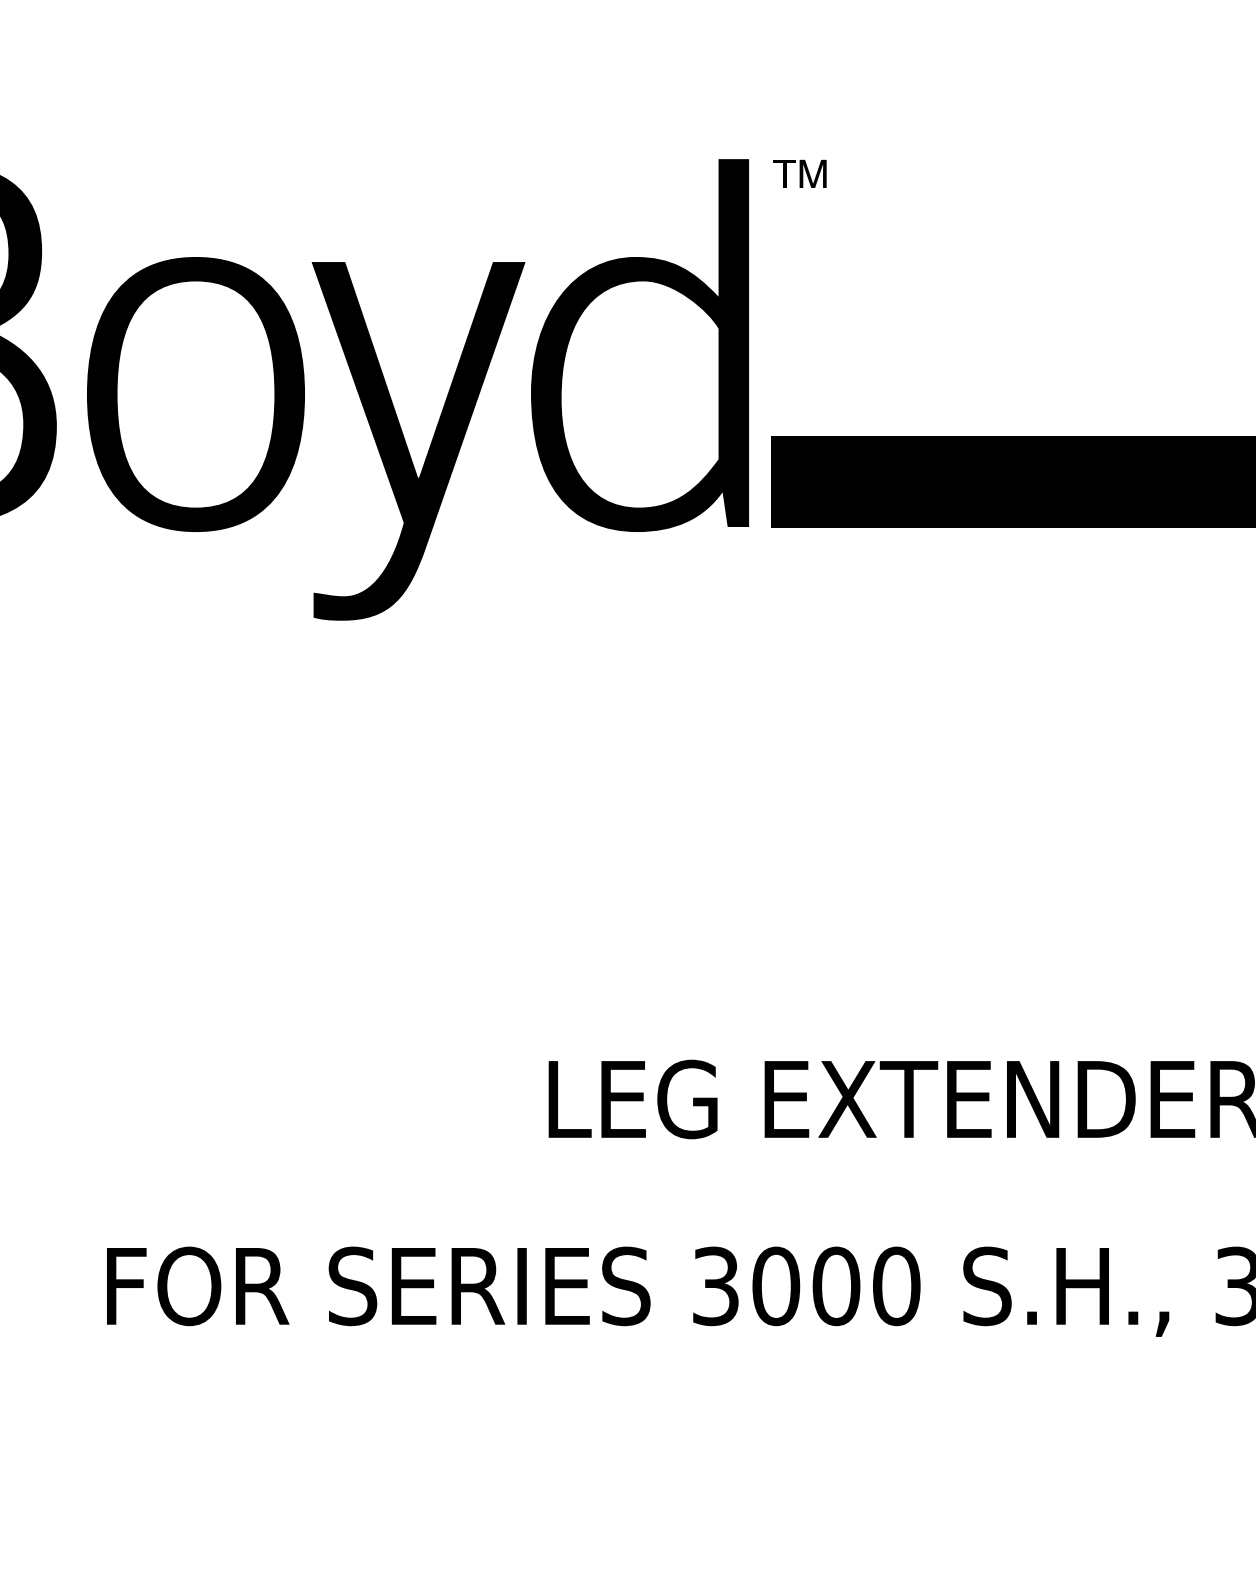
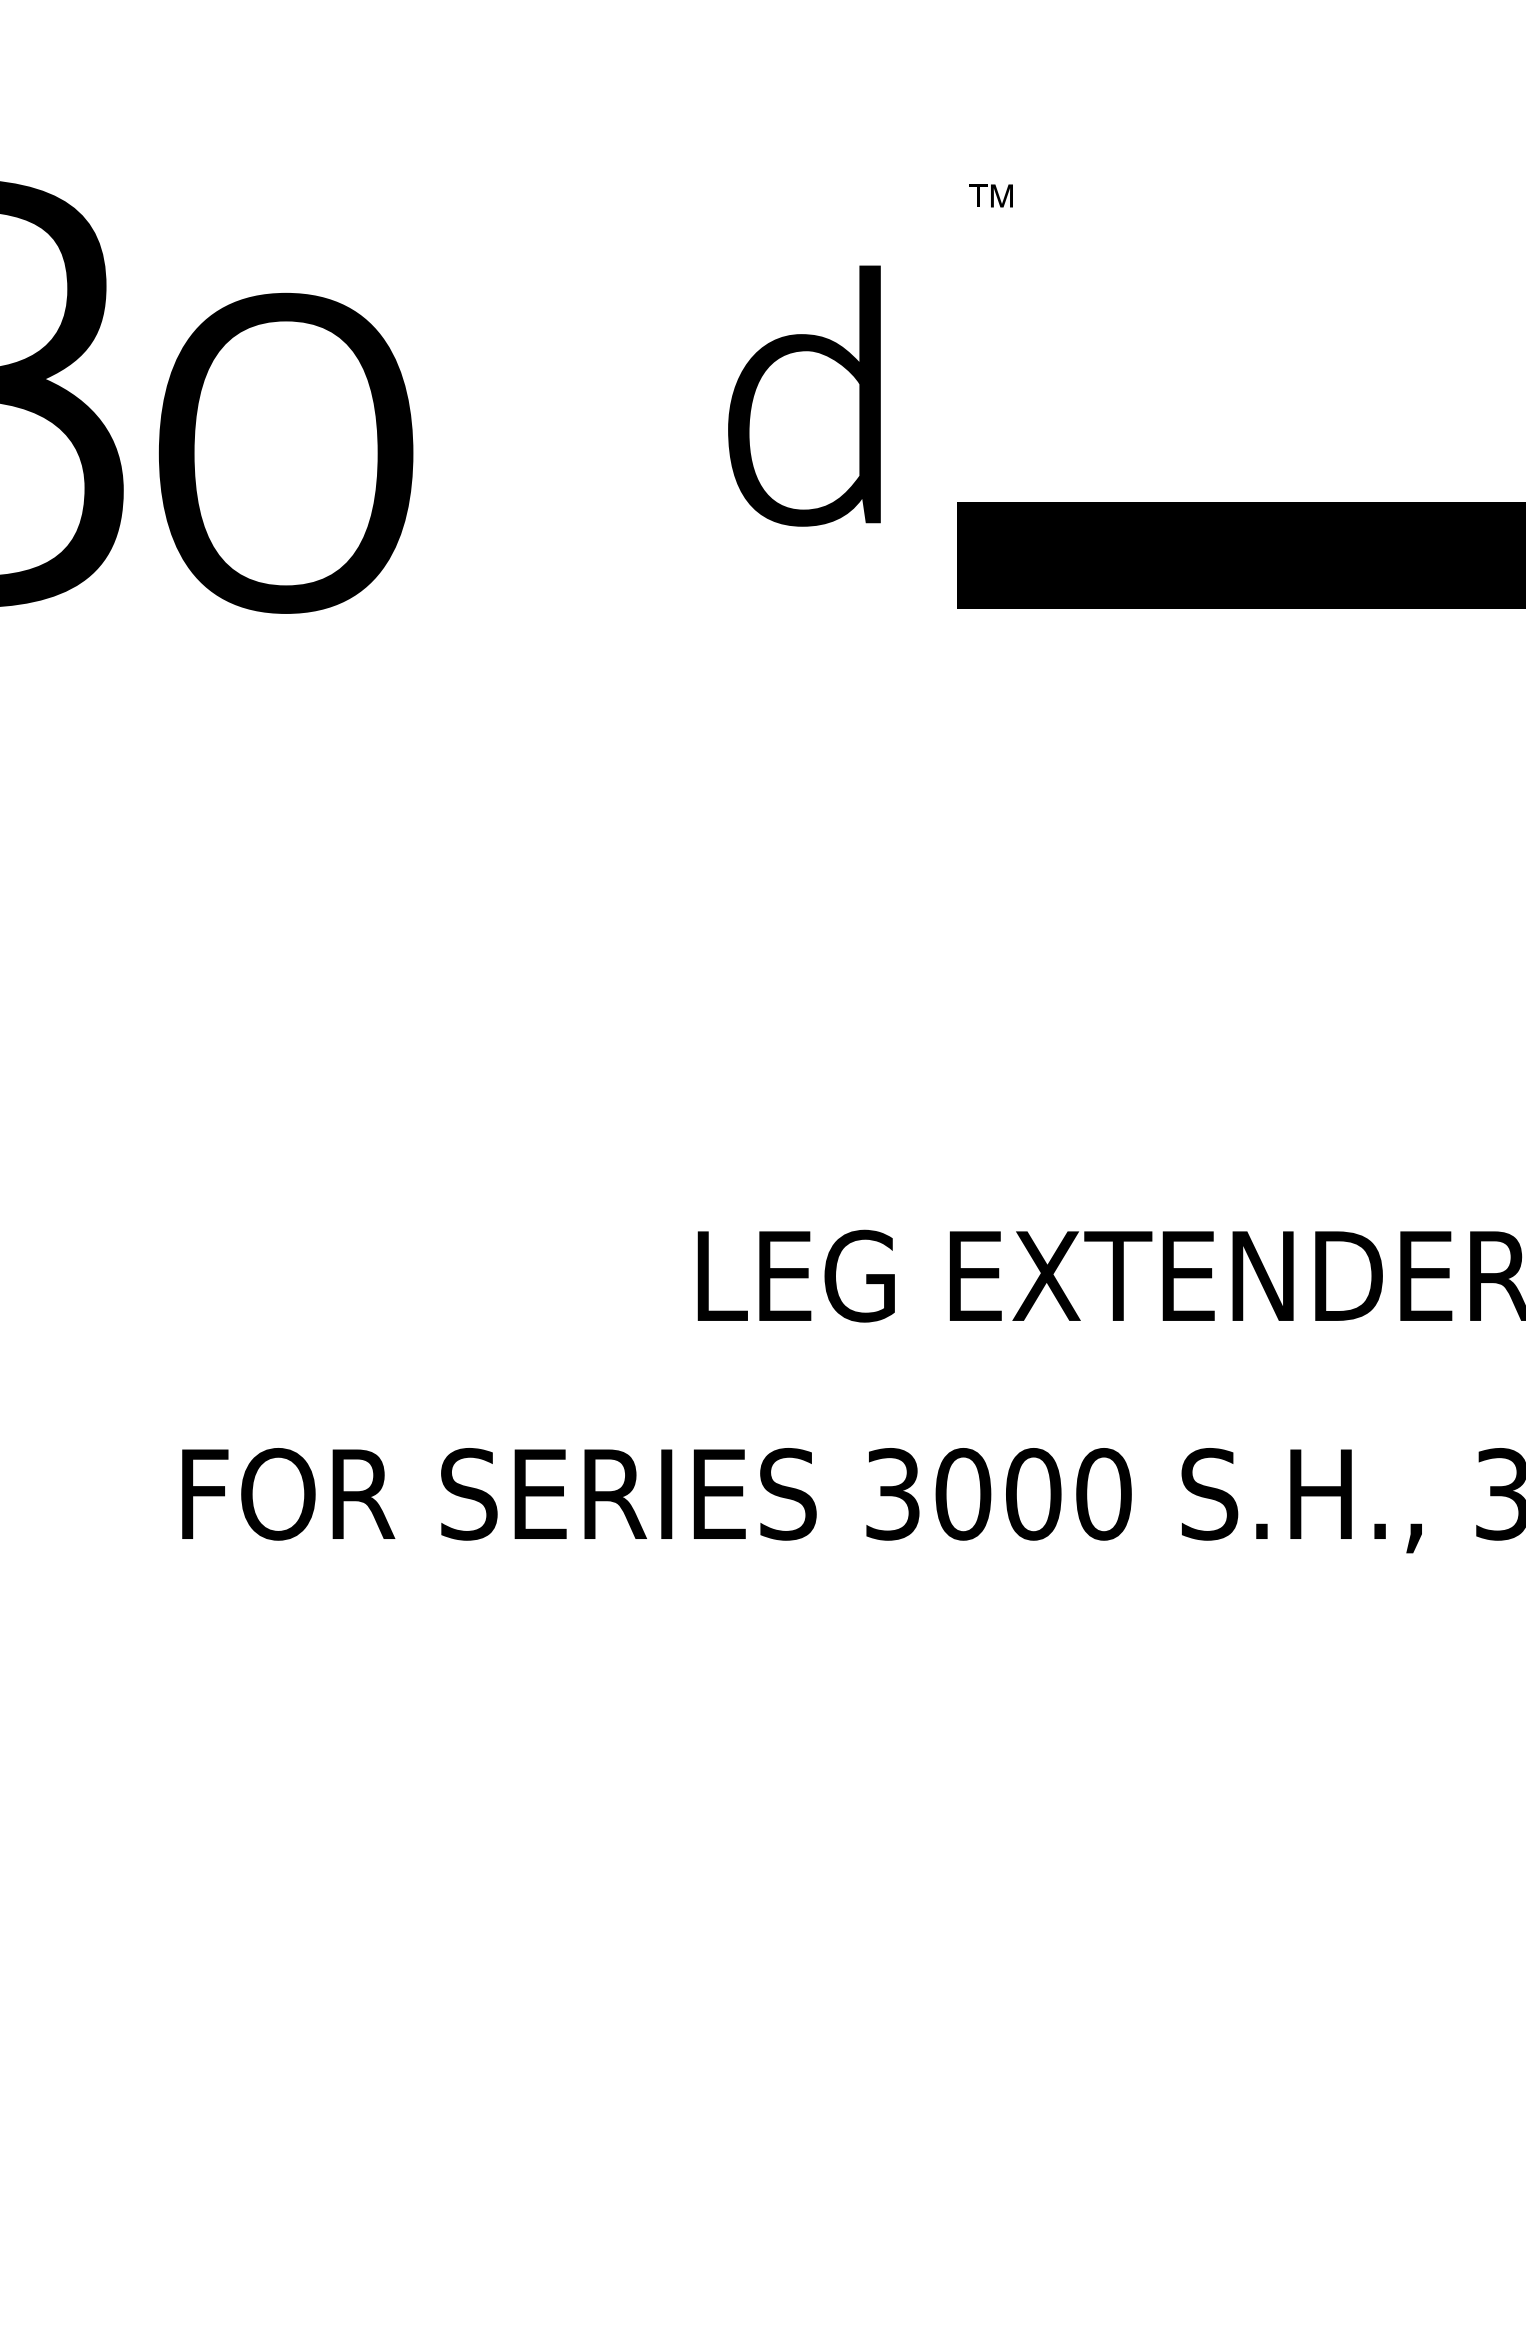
part: (800, 173) -> (991, 195), size x0.7
part: (640, 344) -> (804, 395), size x0.6
fill: (418, 440) -> (545, 507), removed

